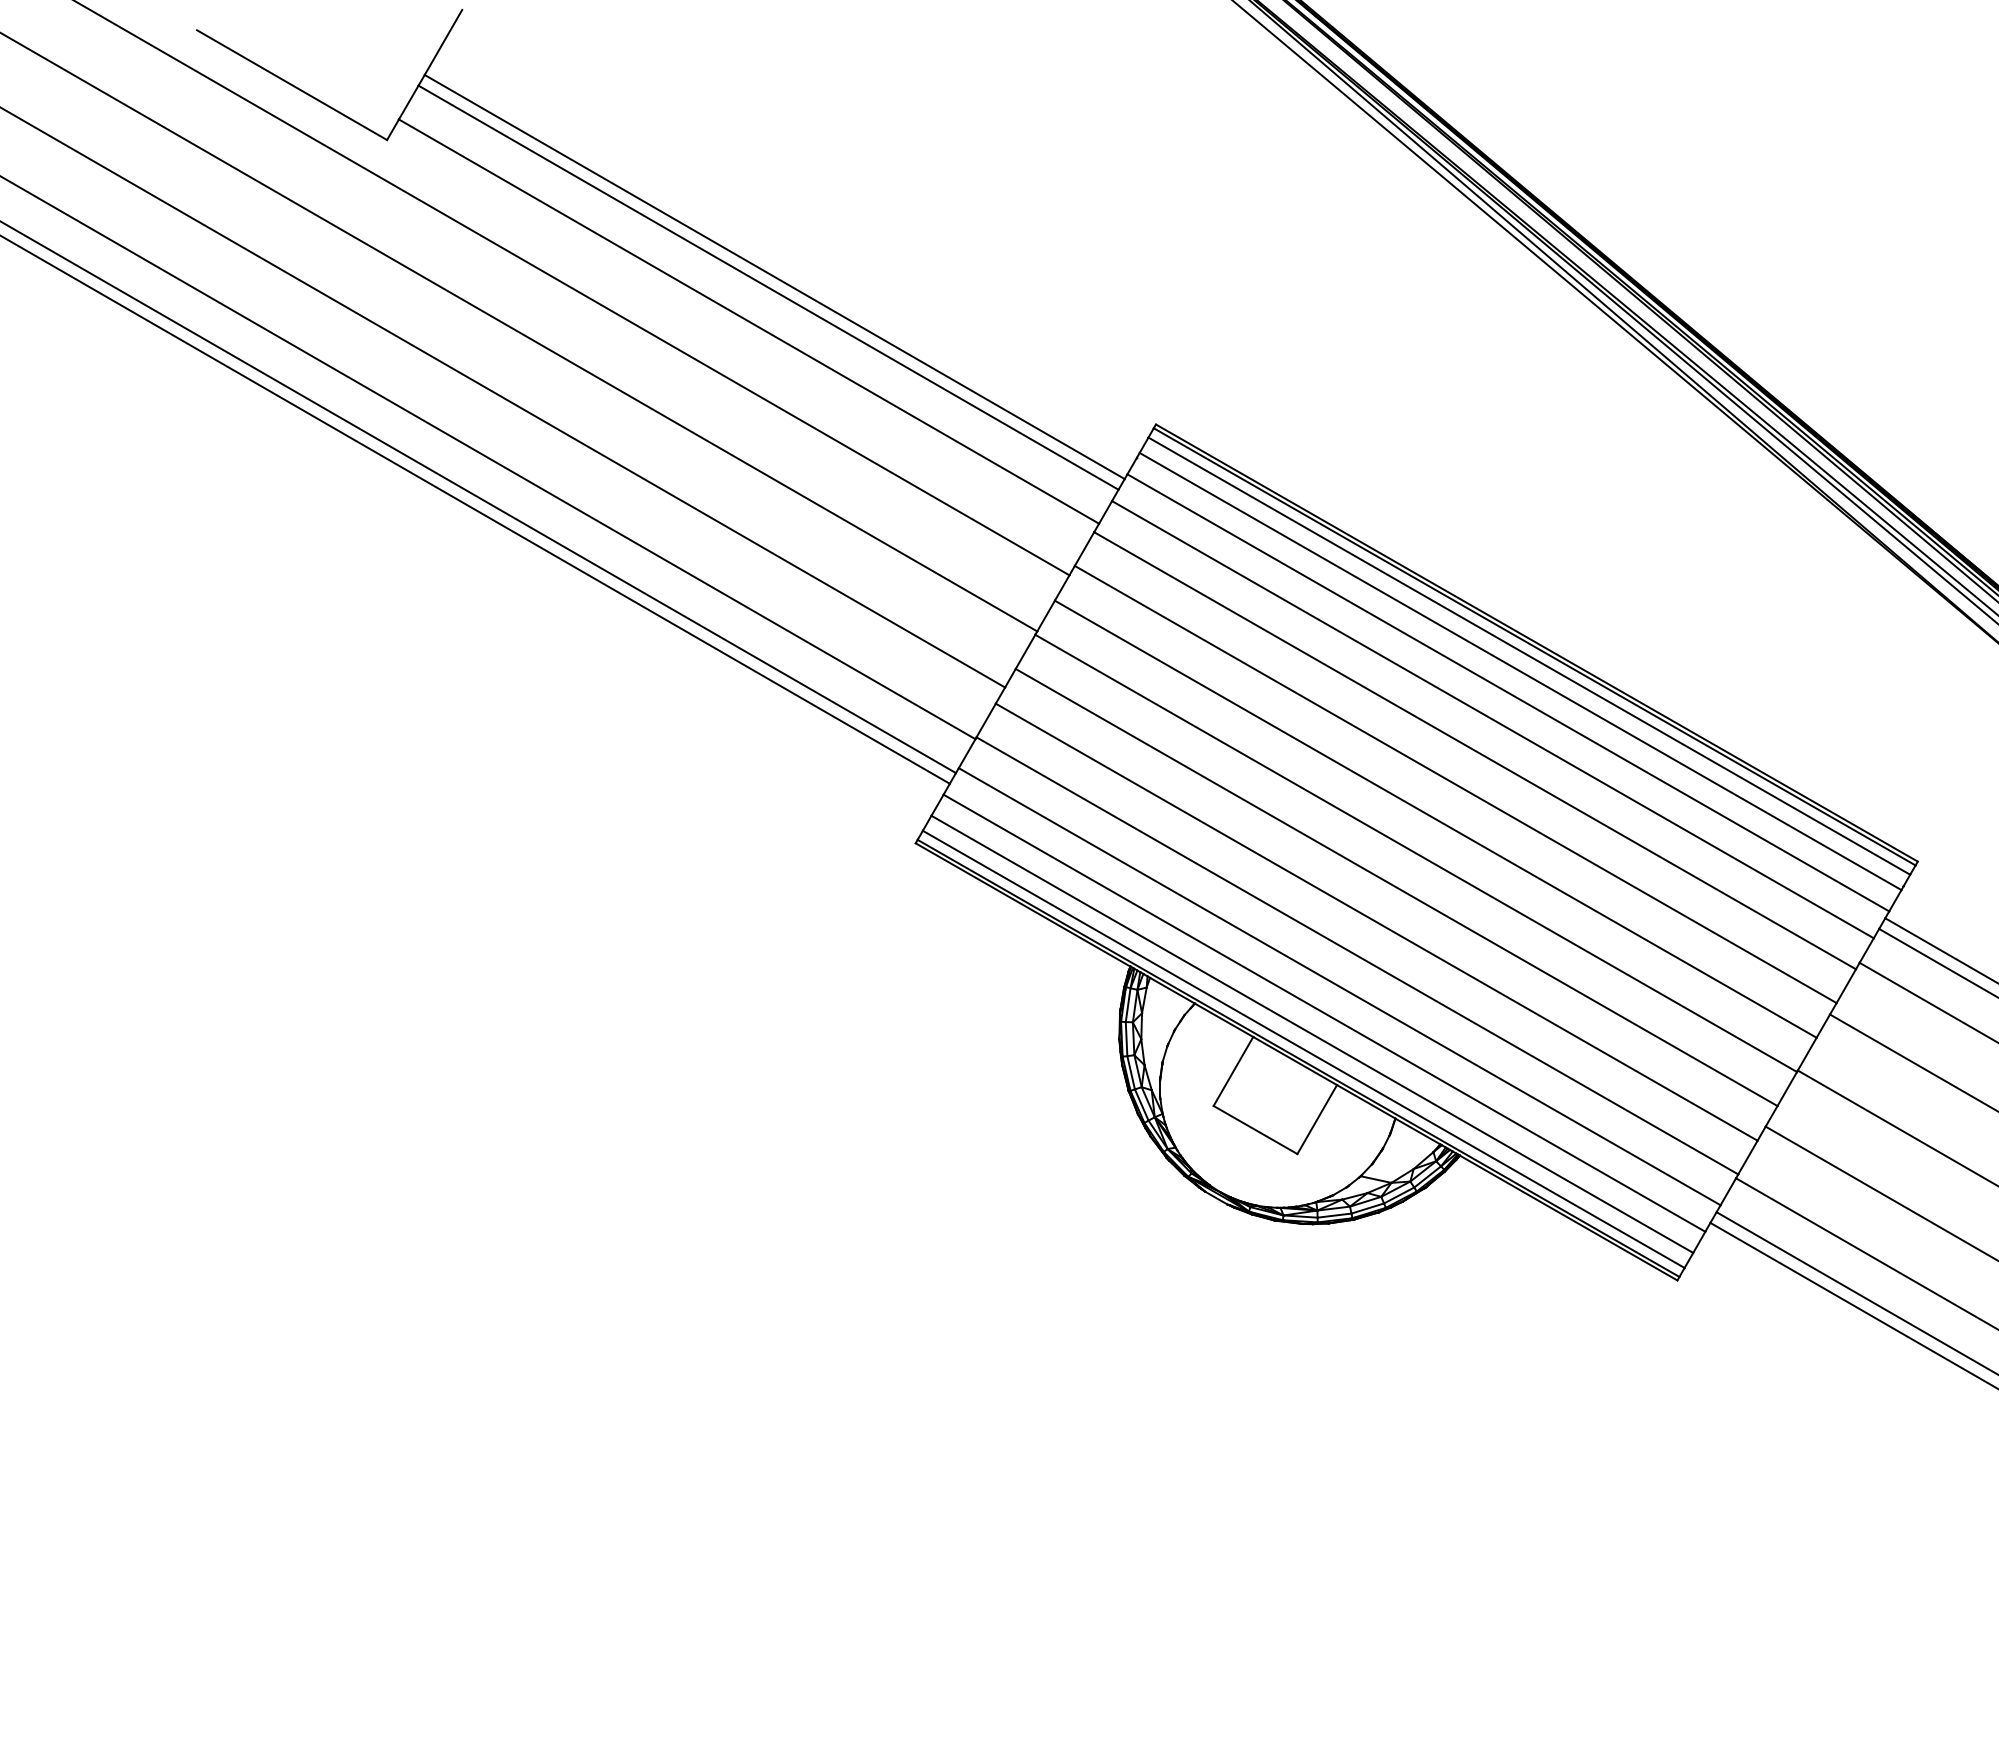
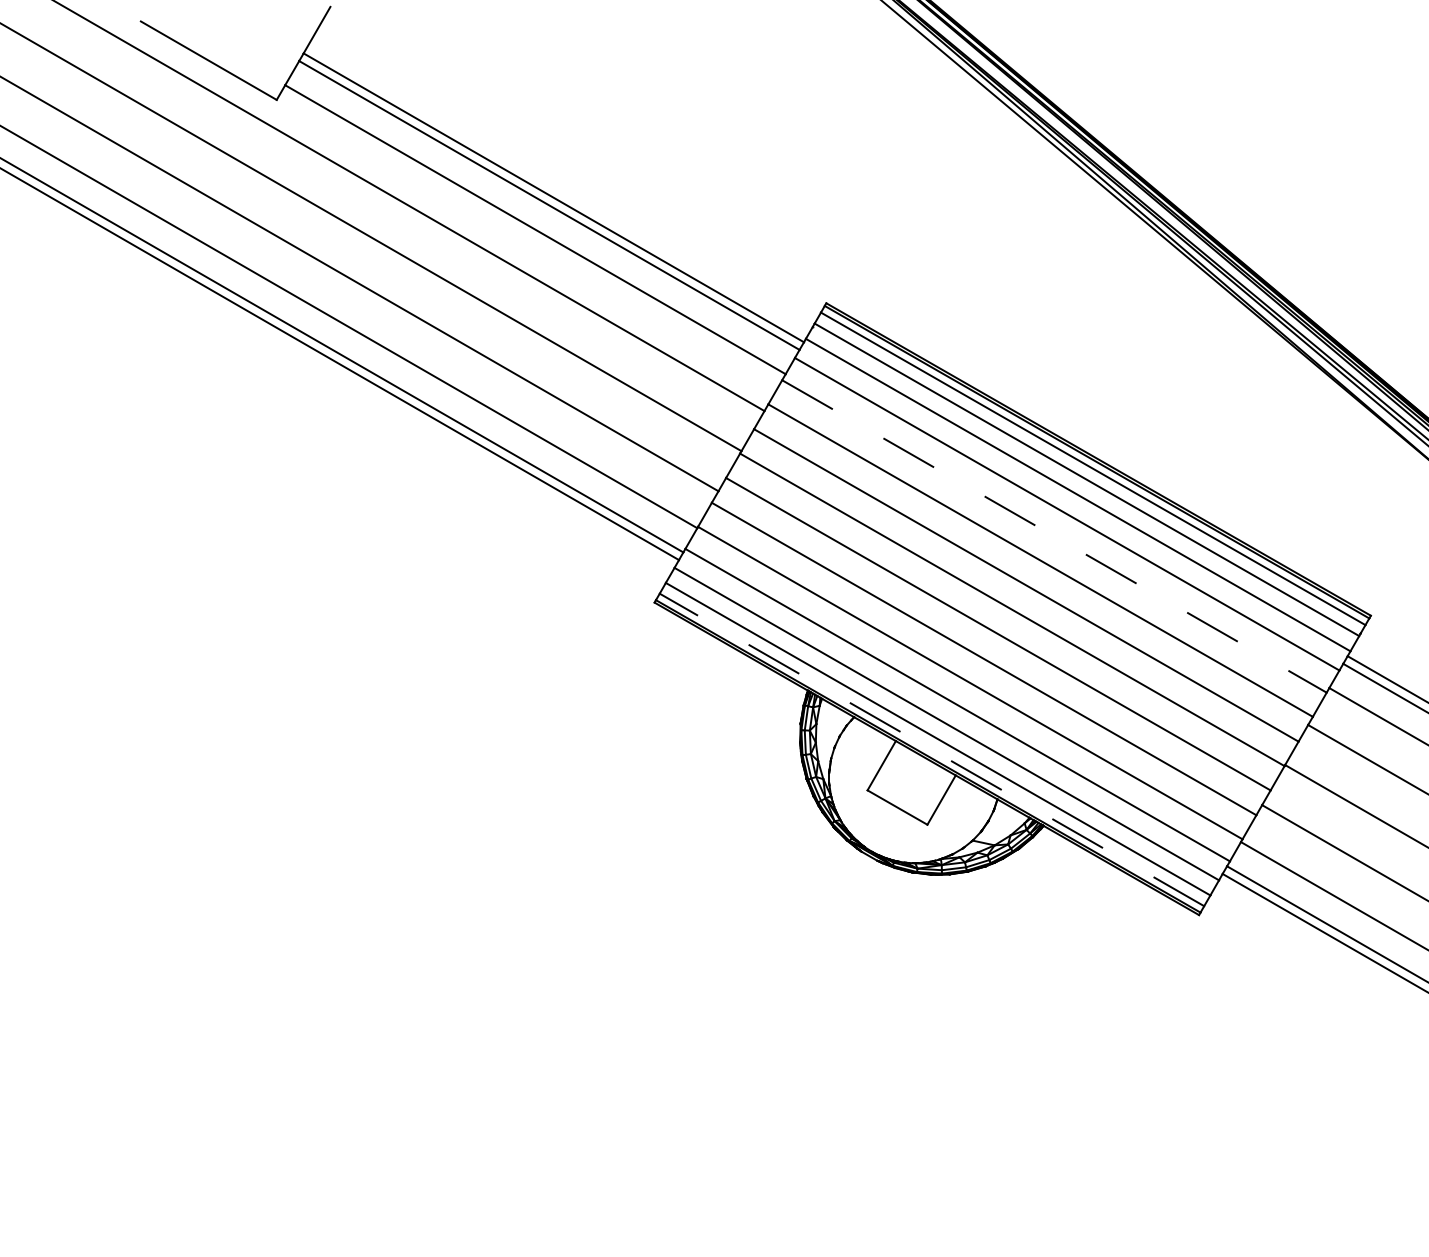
line: (1475, 751) -> (1054, 537), solid -> dashed
line: (1303, 1049) -> (931, 750), solid -> dashed

